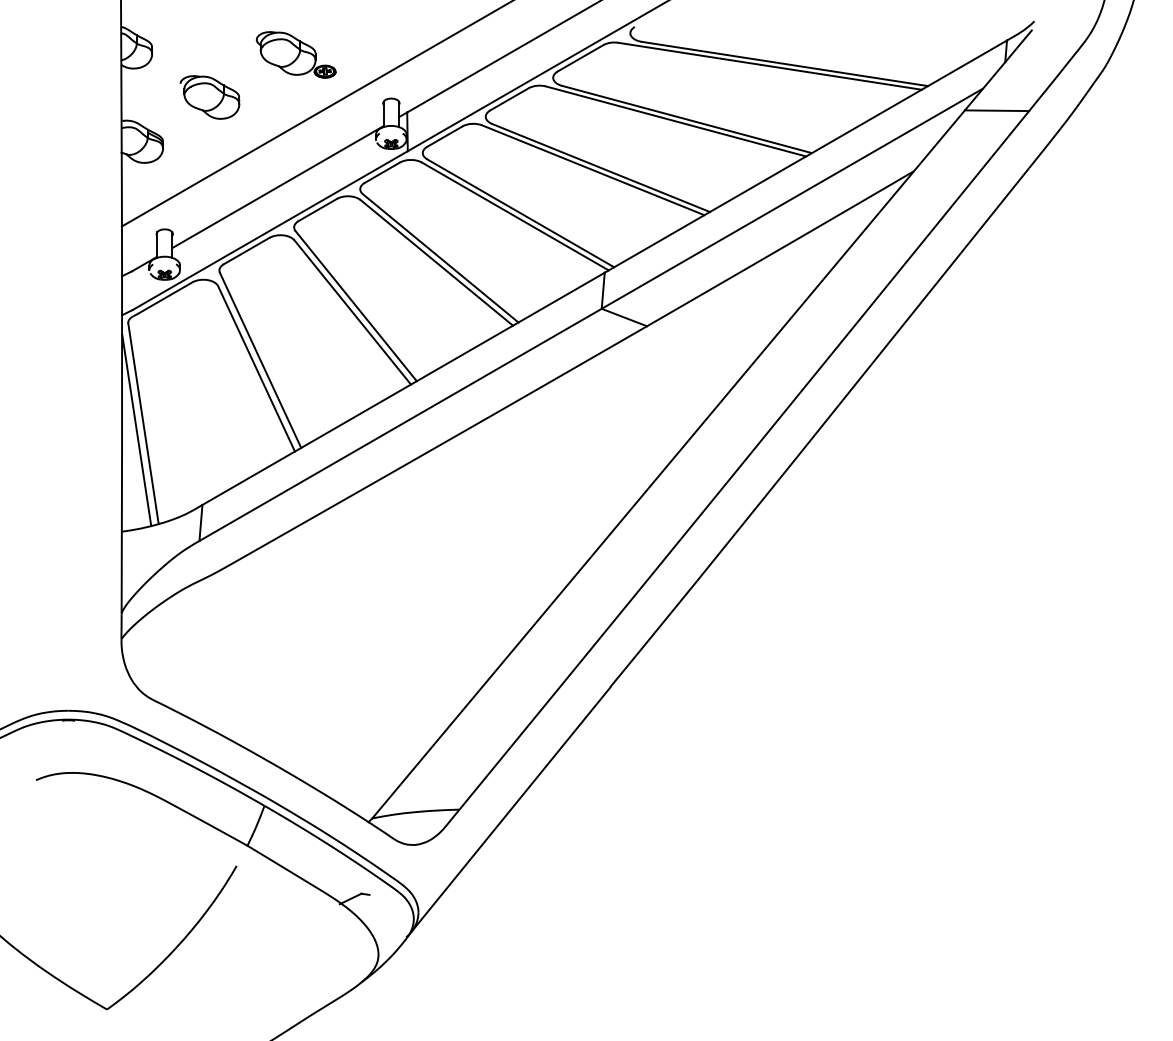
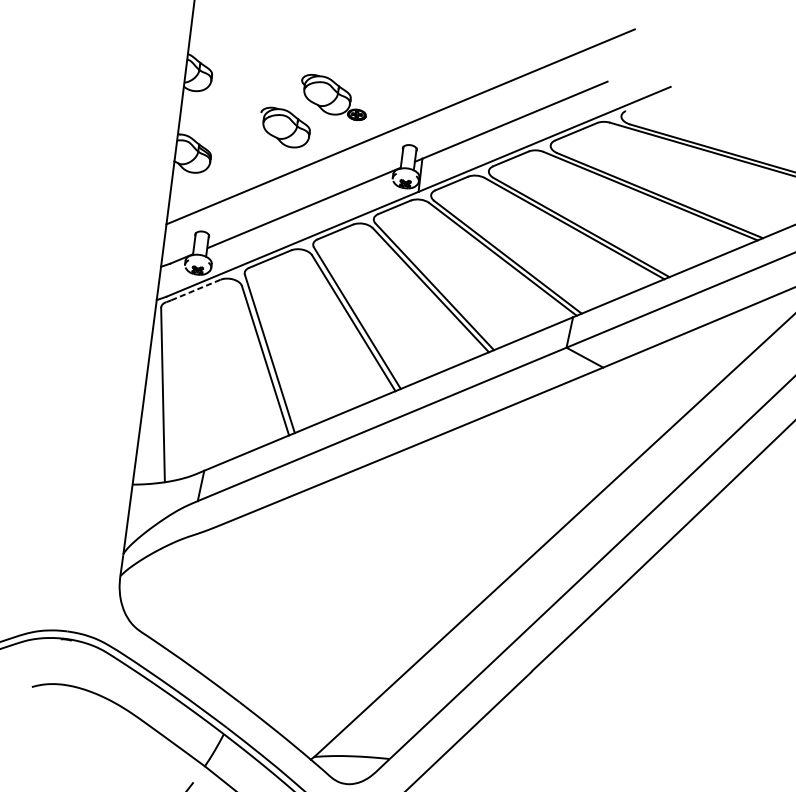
part: (209, 97) -> (284, 127), moved
line: (165, 298) -> (195, 290), solid -> dashed
line: (136, 430) -> (156, 399), removed

